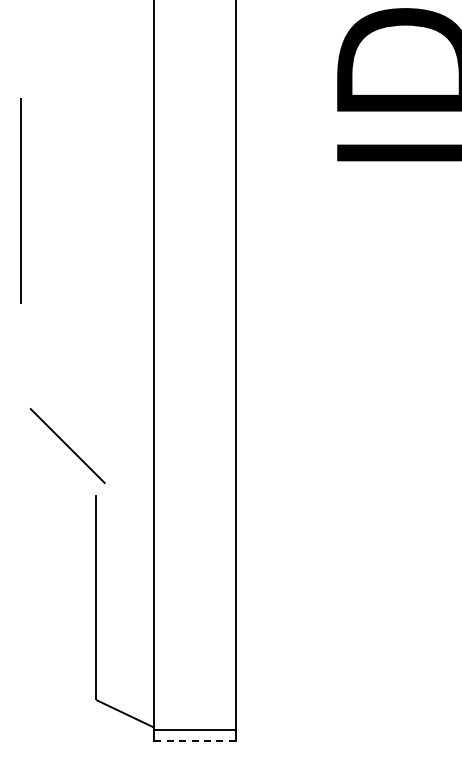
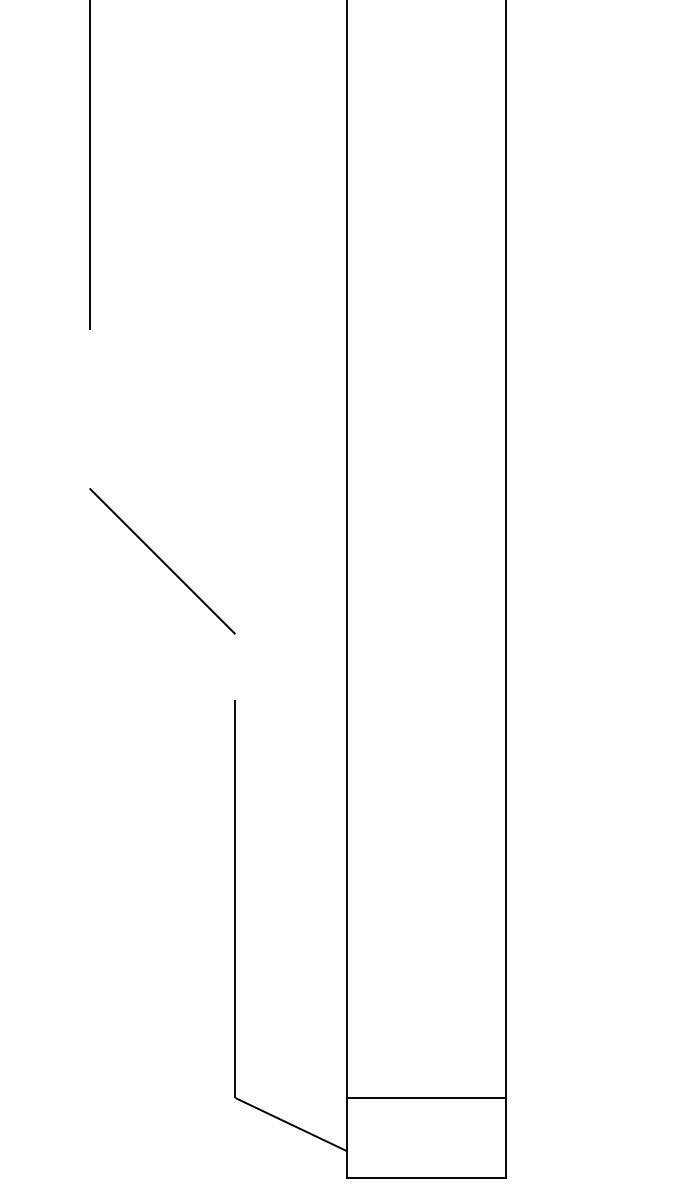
line: (67, 446) -> (162, 562), moved
line: (194, 730) -> (425, 1098), moved
line: (194, 741) -> (425, 1178), dashed -> solid

